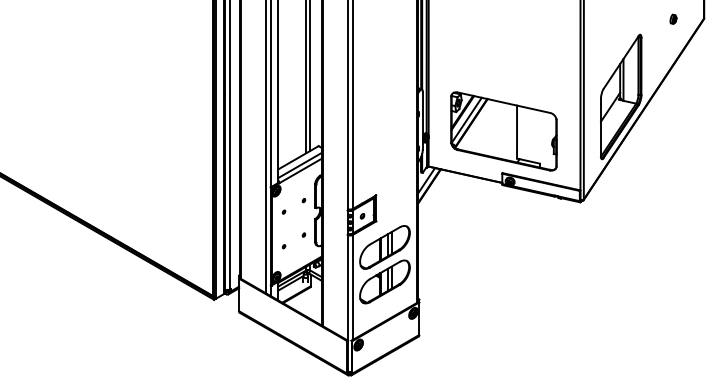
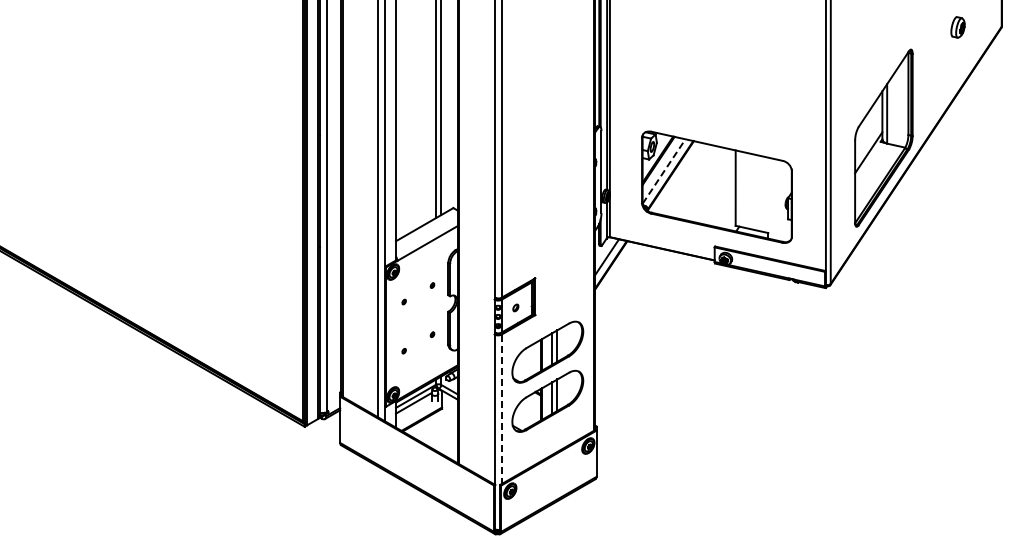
part: (673, 19) -> (958, 27), size x1.6
line: (467, 120) -> (664, 171), solid -> dashed
line: (299, 165) -> (426, 235), removed
line: (352, 287) -> (501, 409), solid -> dashed

